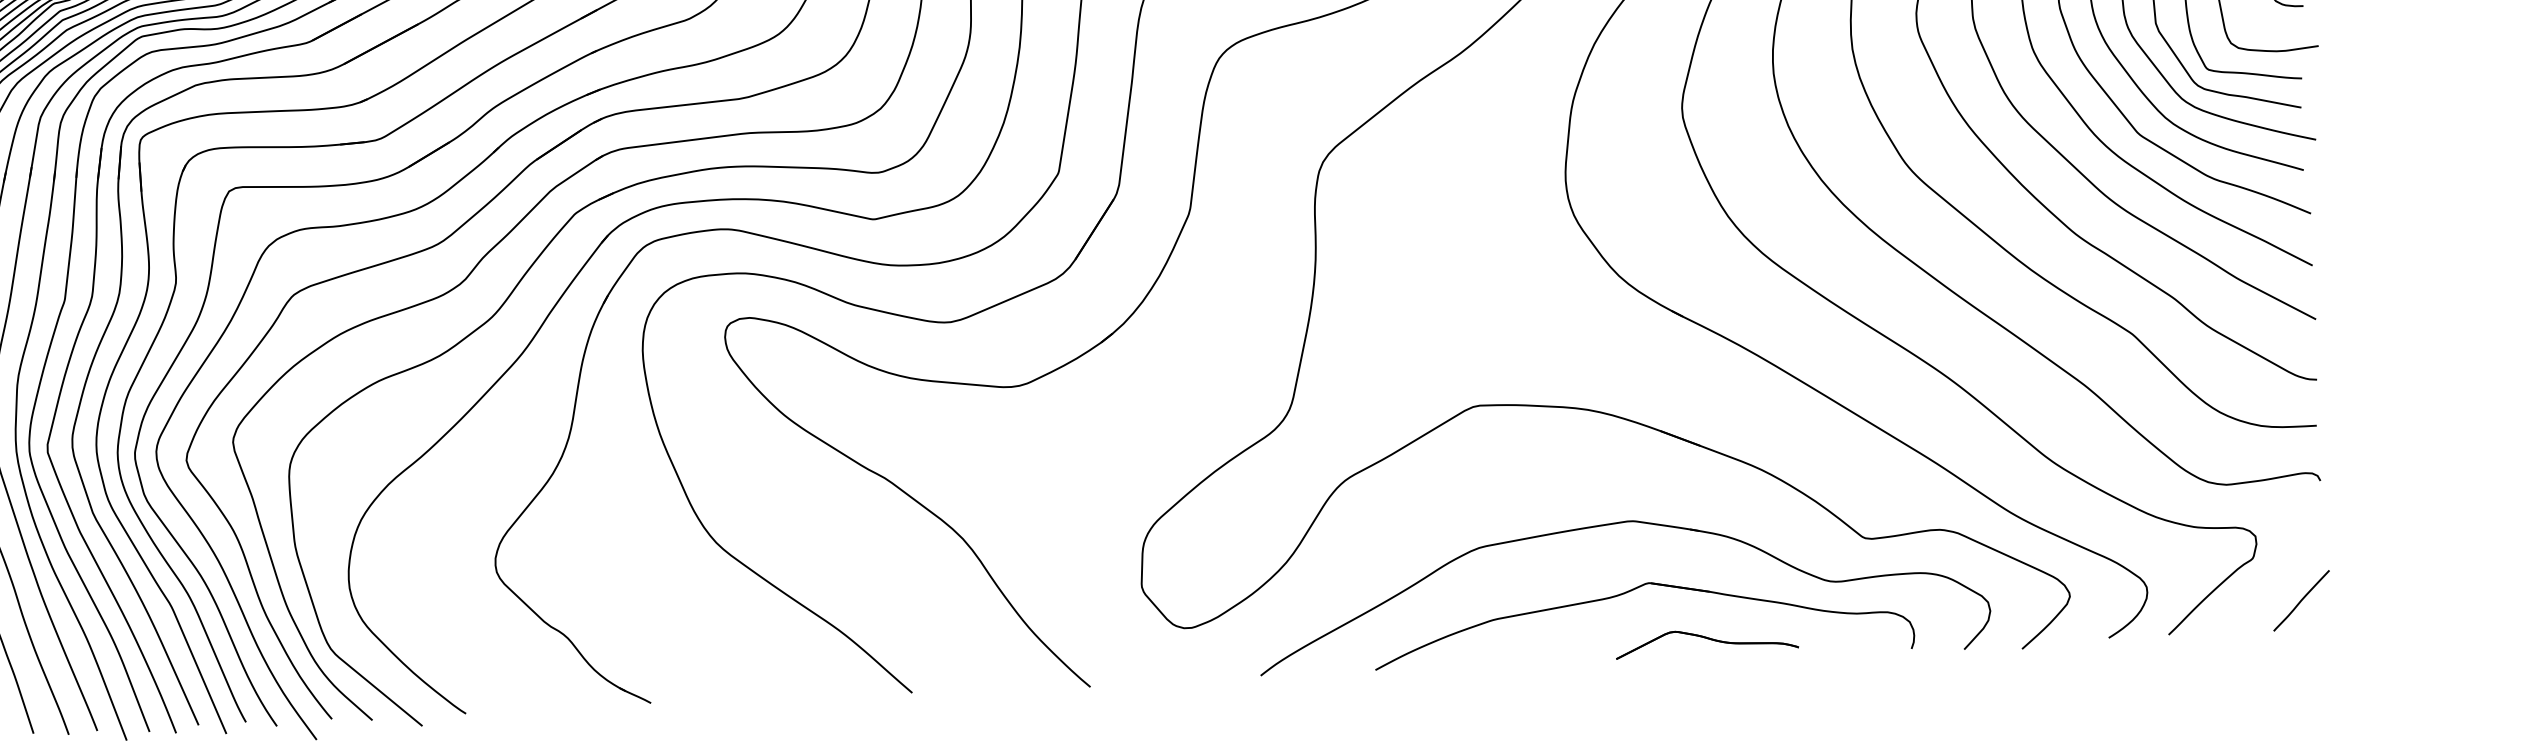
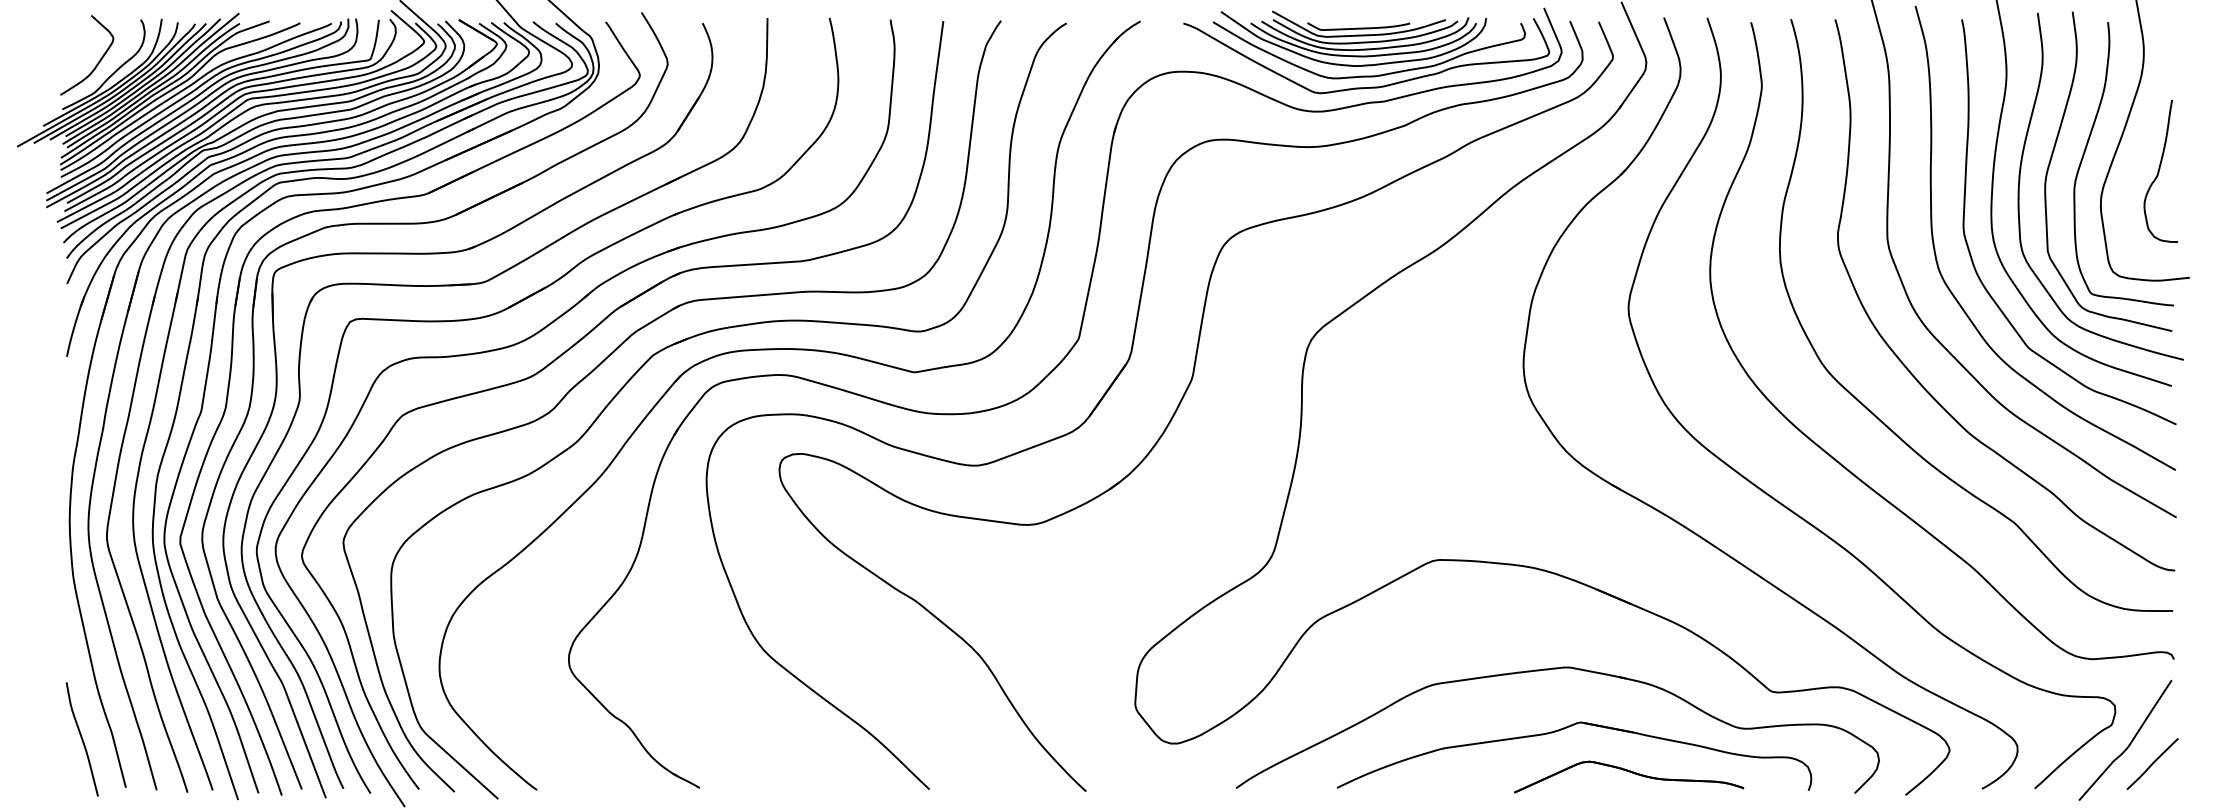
curve: (2274, 578) -> (2129, 743), added
part: (1707, 641) -> (1629, 776), size x1.43

